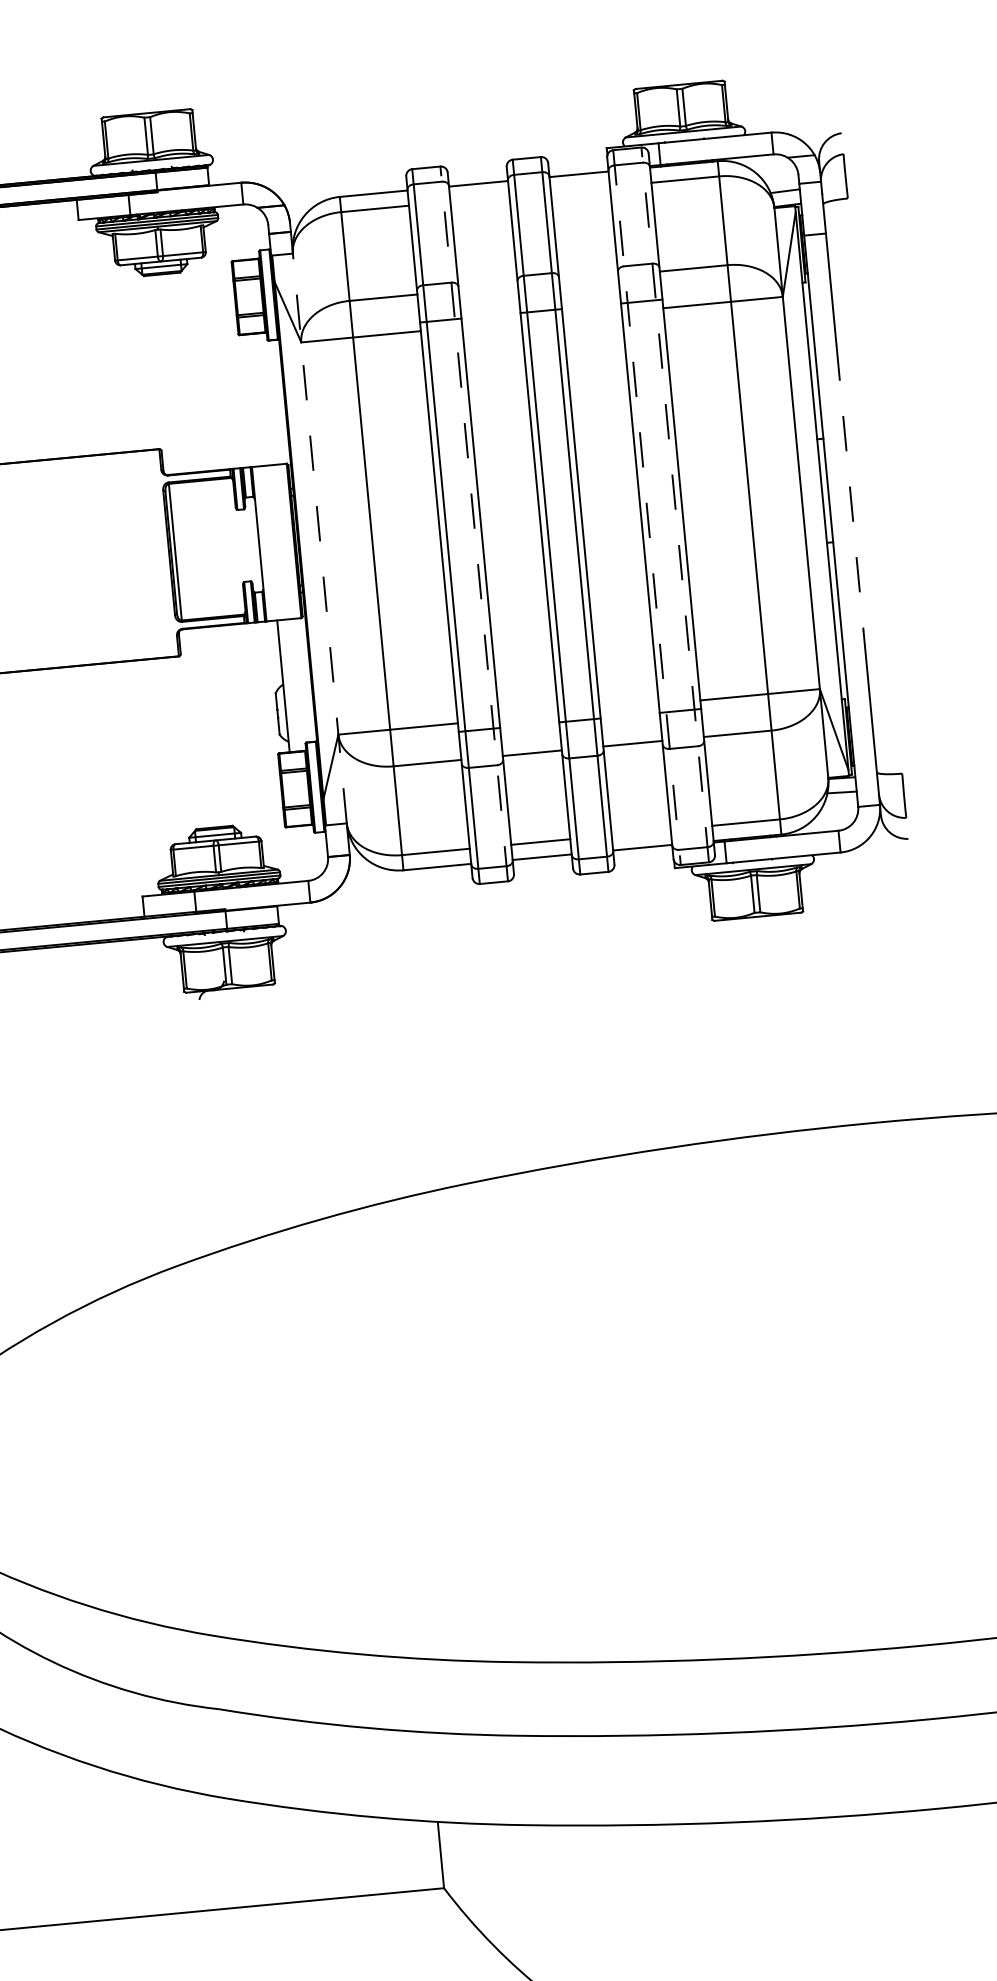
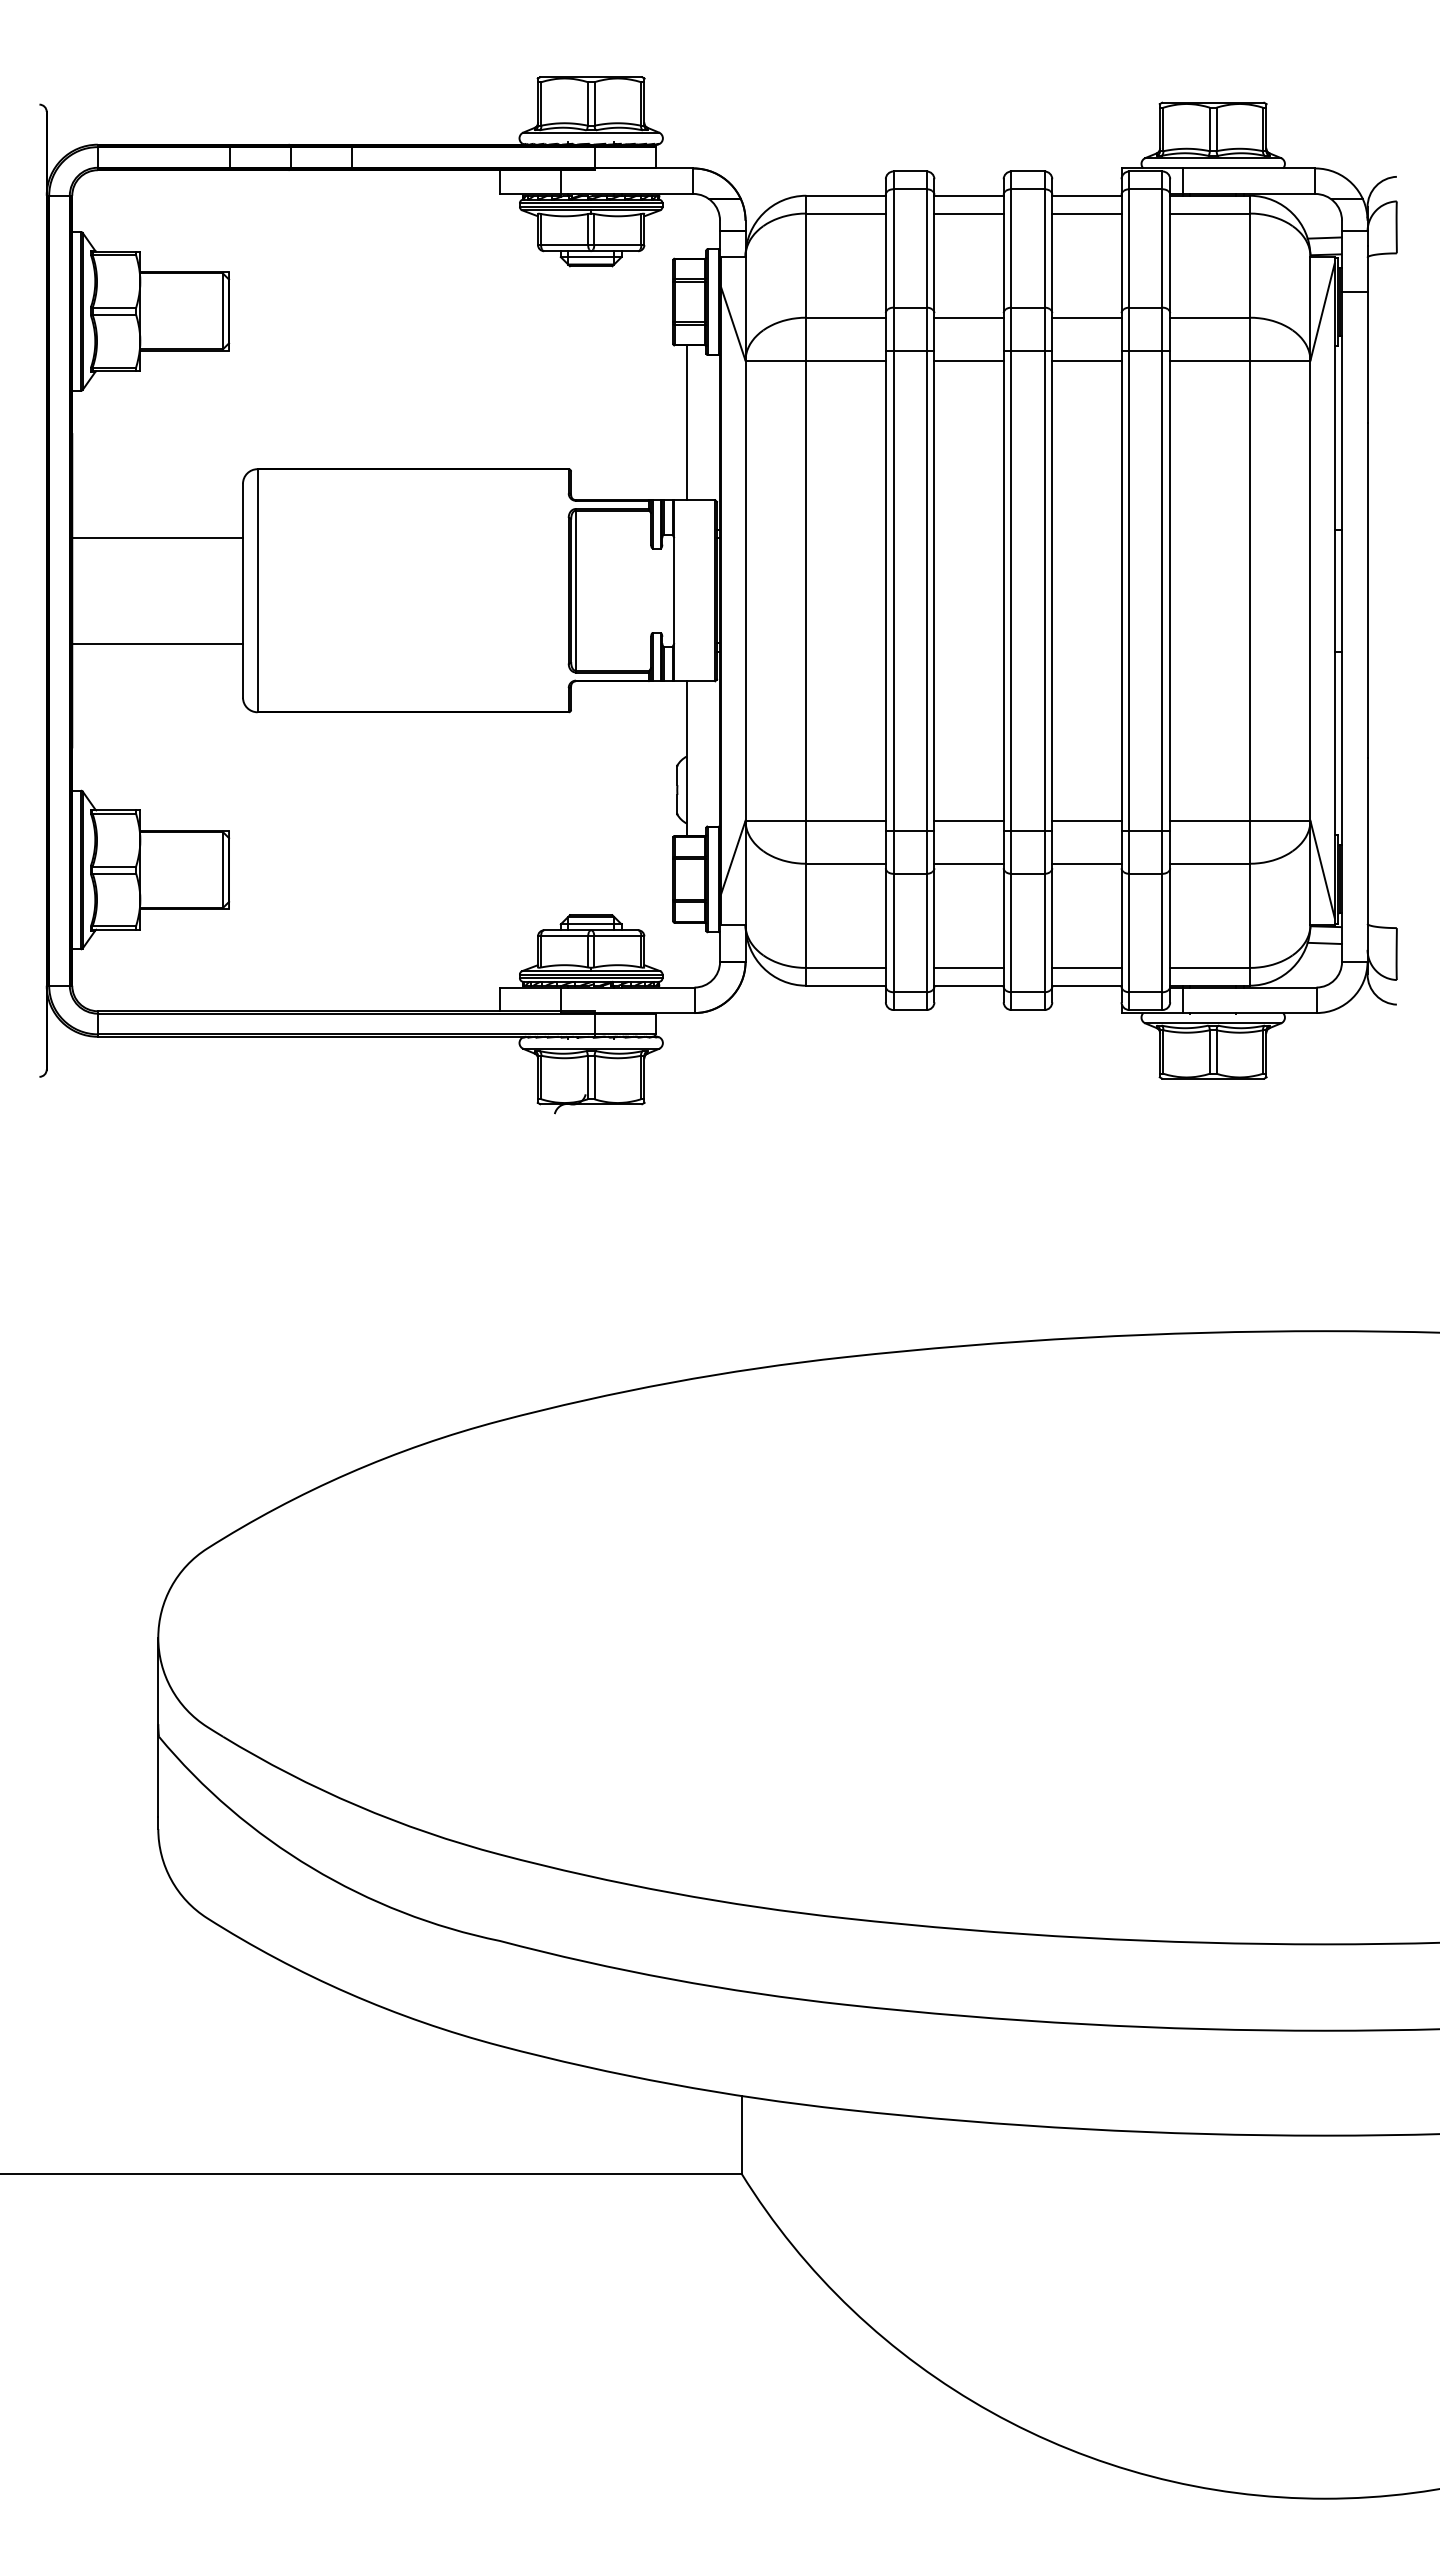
line: (580, 189) -> (1086, 213), added
line: (479, 198) -> (968, 213), added
line: (588, 278) -> (1086, 317), added
line: (487, 287) -> (968, 317), added
line: (591, 314) -> (1086, 360), added
line: (491, 324) -> (968, 360), added
line: (255, 399) -> (686, 422), added
line: (849, 488) -> (1367, 590), dashed -> solid
line: (675, 504) -> (1162, 590), dashed -> solid
line: (647, 508) -> (1129, 591), dashed -> solid
line: (474, 523) -> (926, 590), dashed -> solid
line: (319, 538) -> (745, 590), dashed -> solid
line: (628, 706) -> (1086, 820), added
line: (528, 716) -> (968, 820), added
line: (640, 832) -> (1086, 967), added

